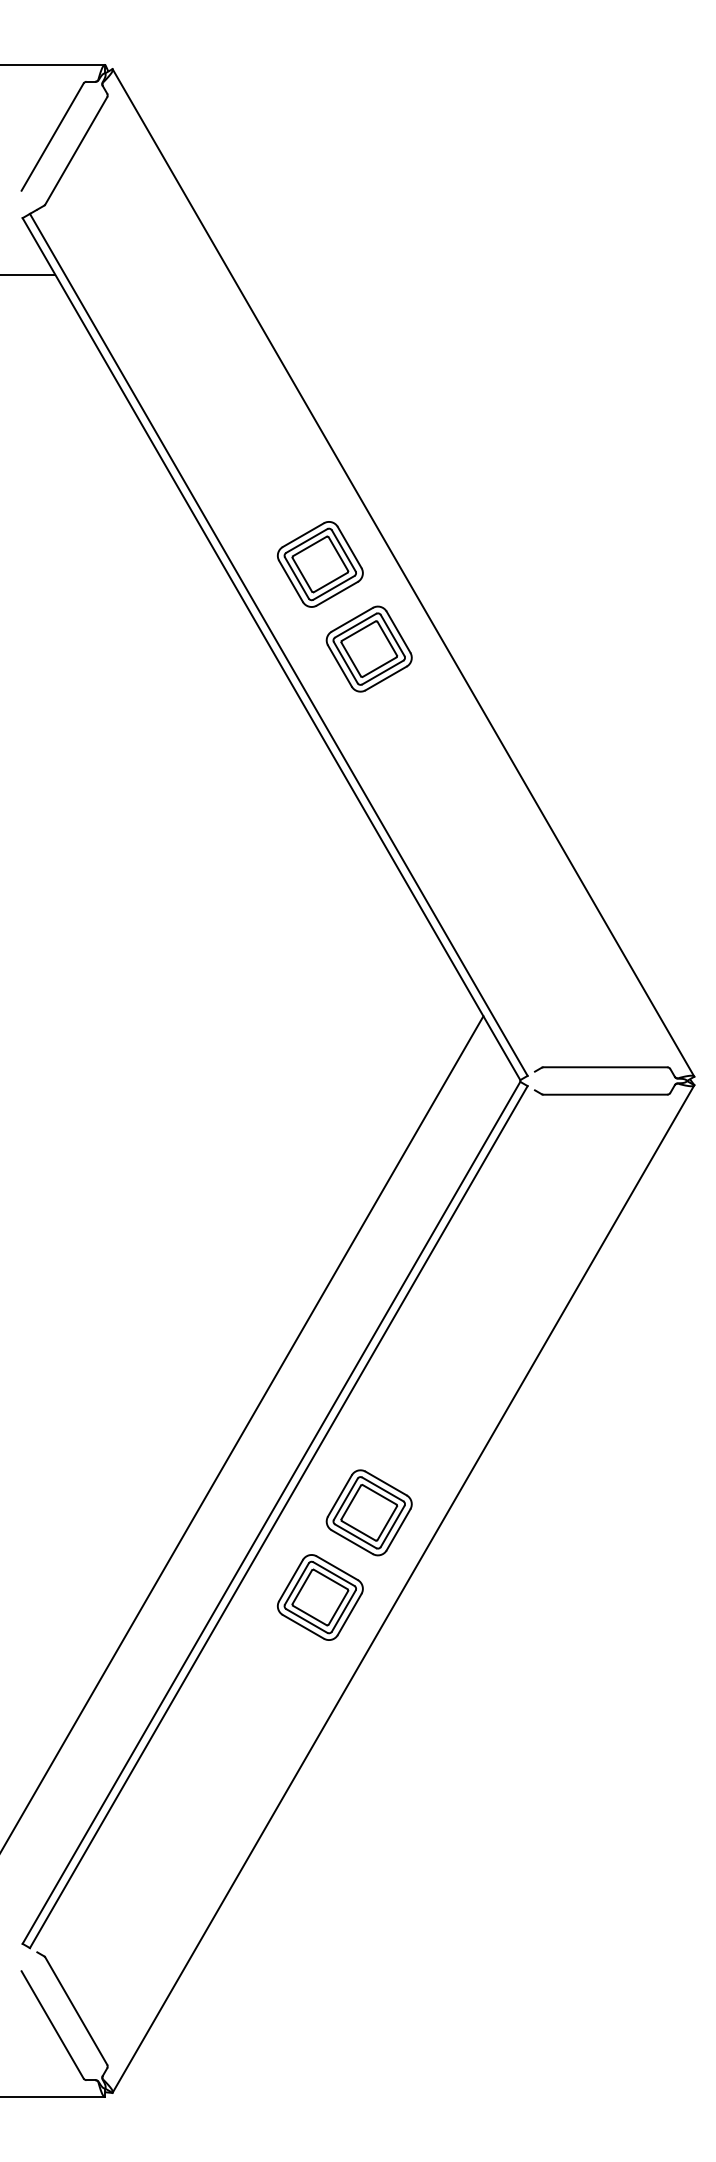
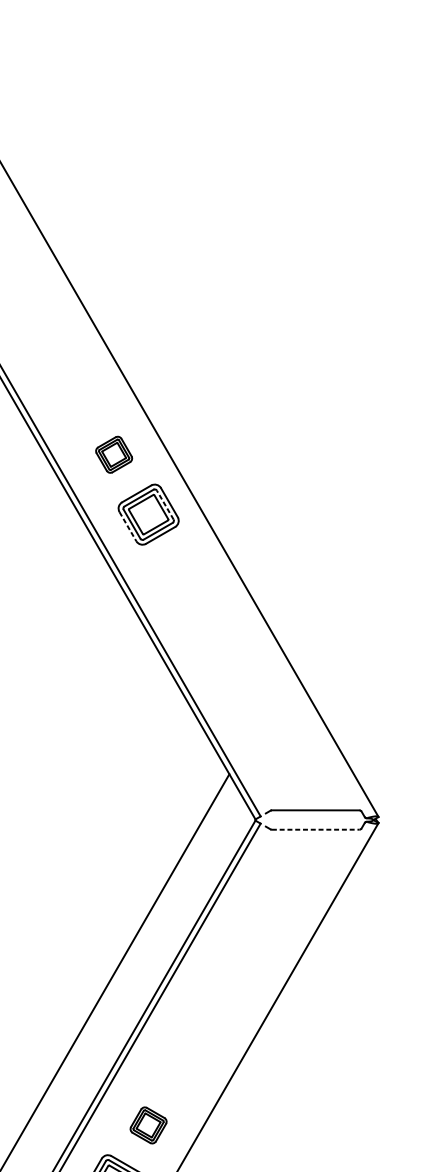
part: (320, 564) -> (114, 454), size x0.6
line: (392, 635) -> (165, 505), solid -> dashed
line: (339, 666) -> (127, 526), solid -> dashed
line: (605, 1094) -> (315, 829), solid -> dashed
part: (368, 1512) -> (148, 1125), size x0.6

